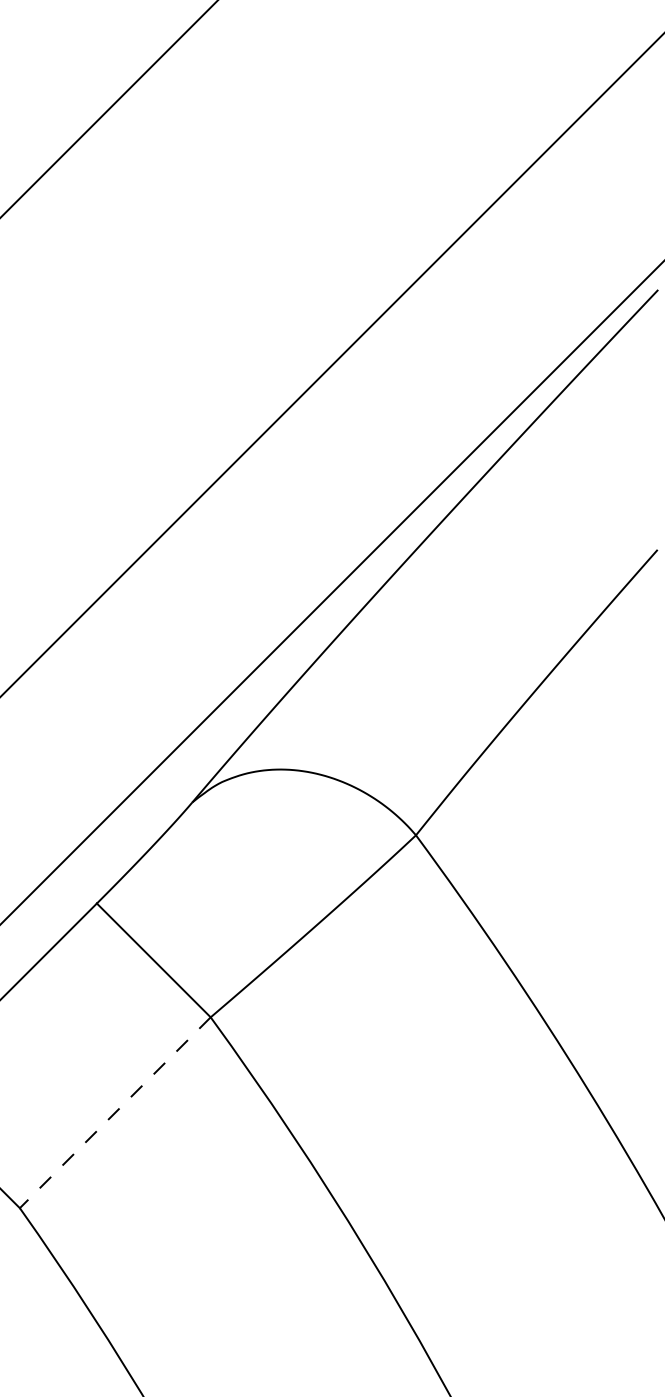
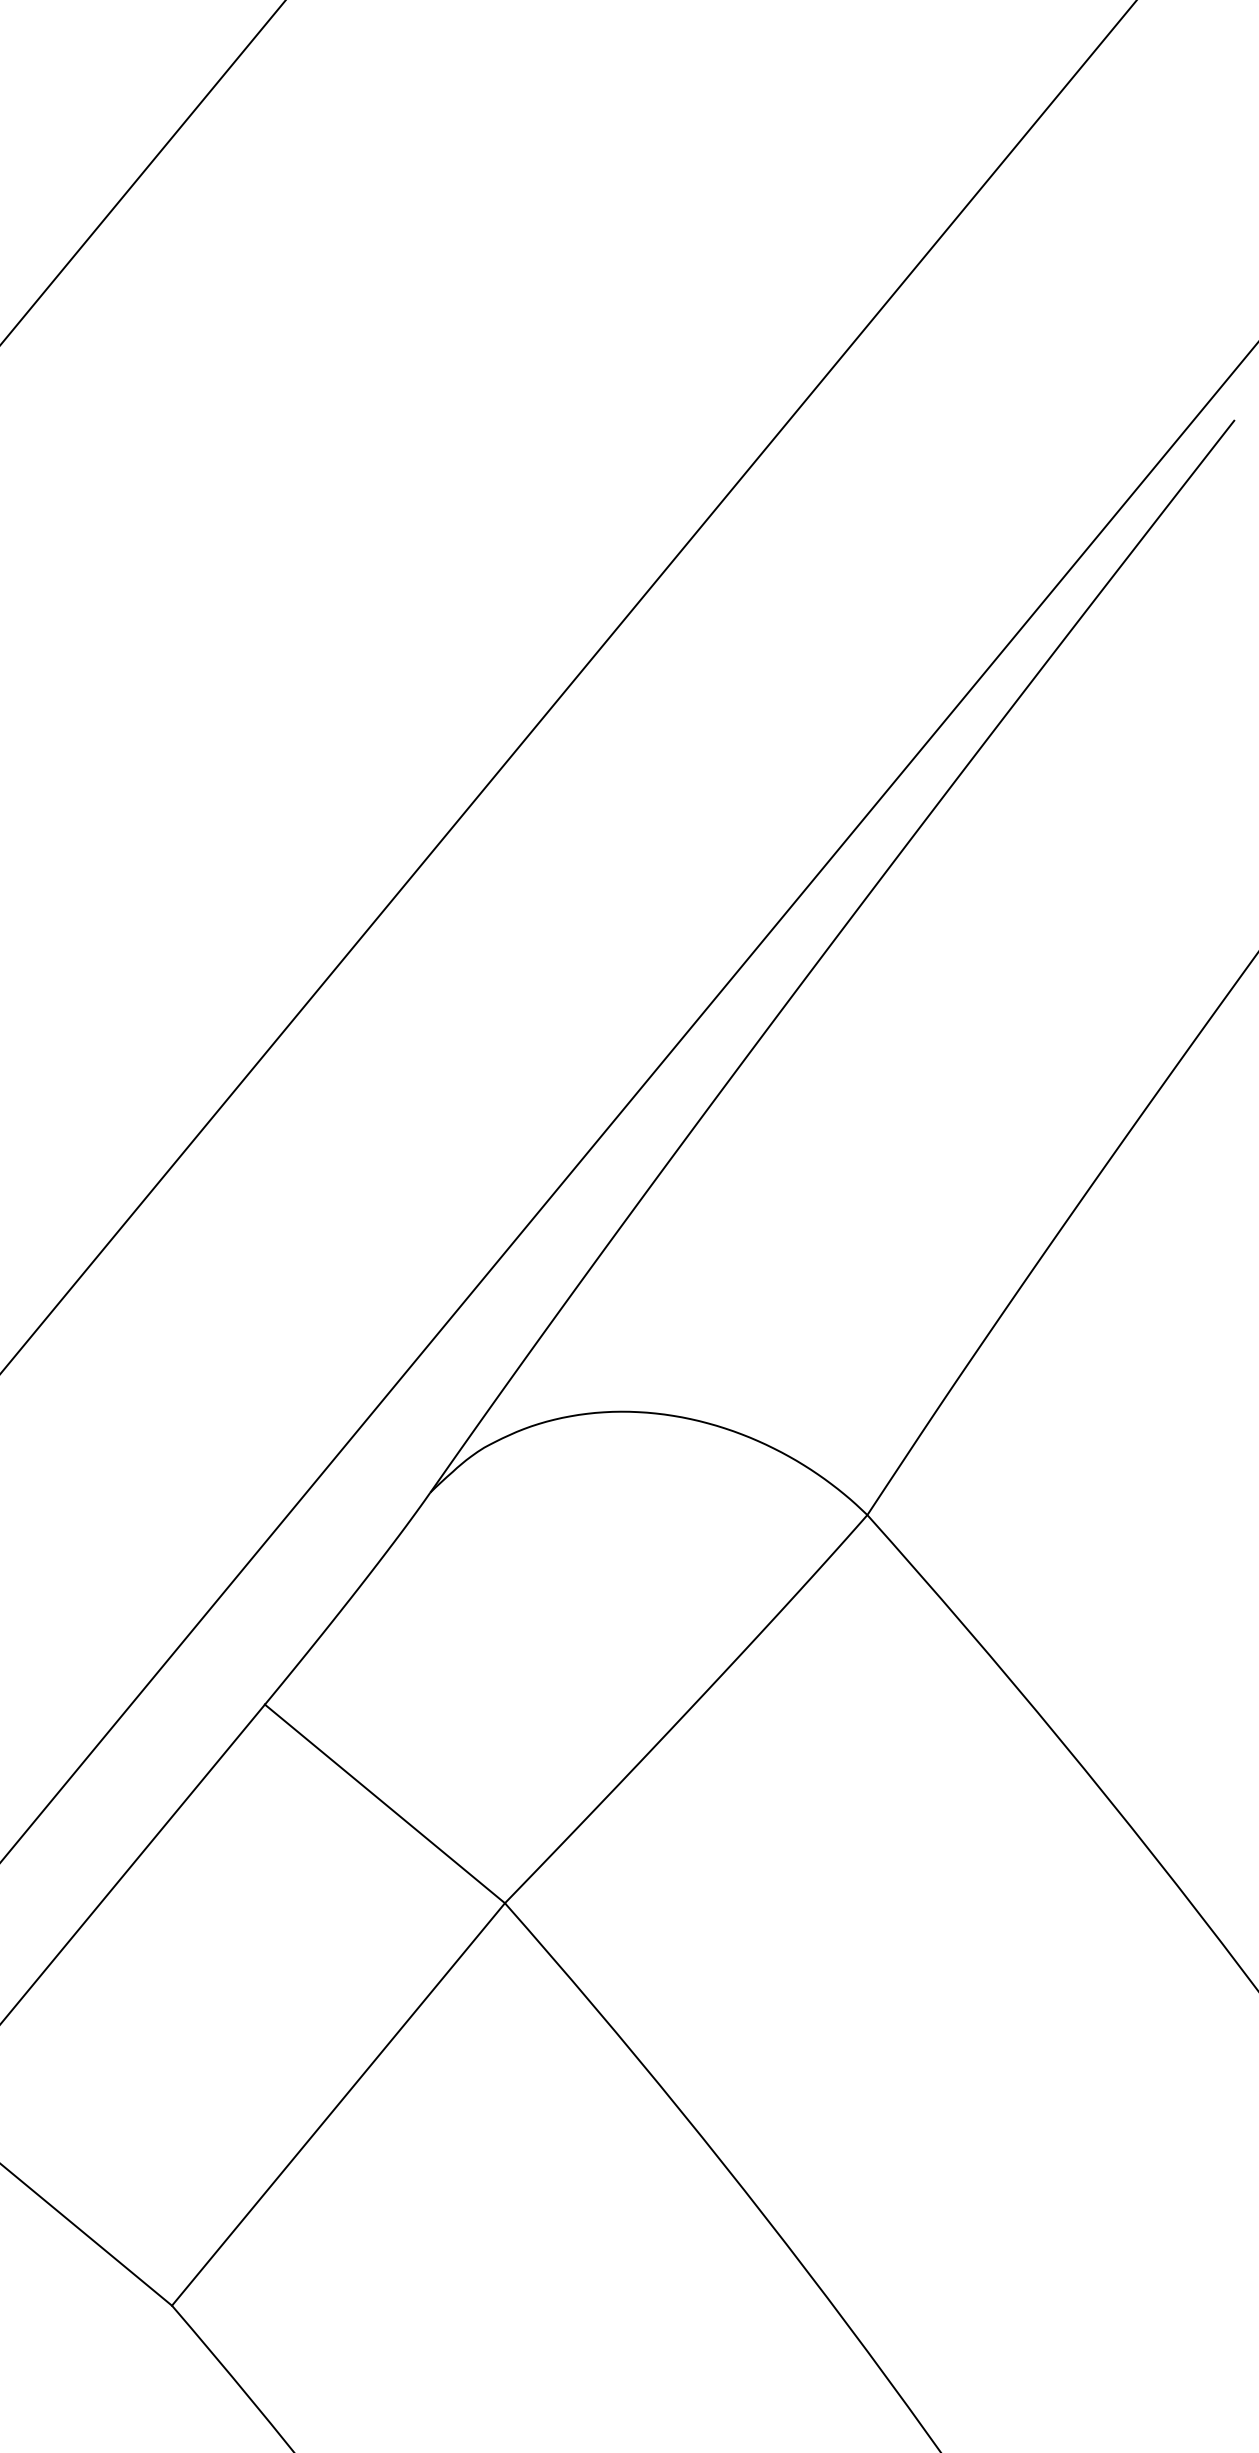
line: (115, 1112) -> (338, 2103), dashed -> solid

